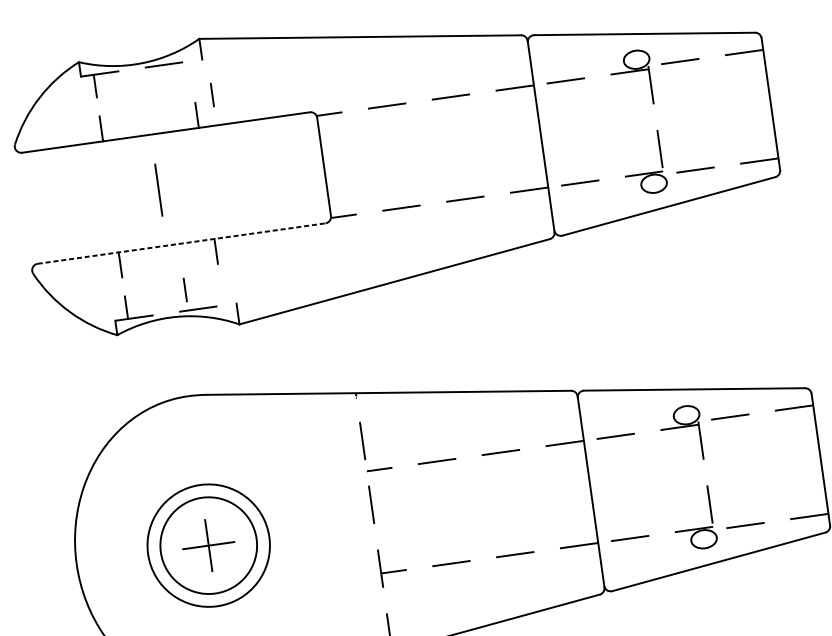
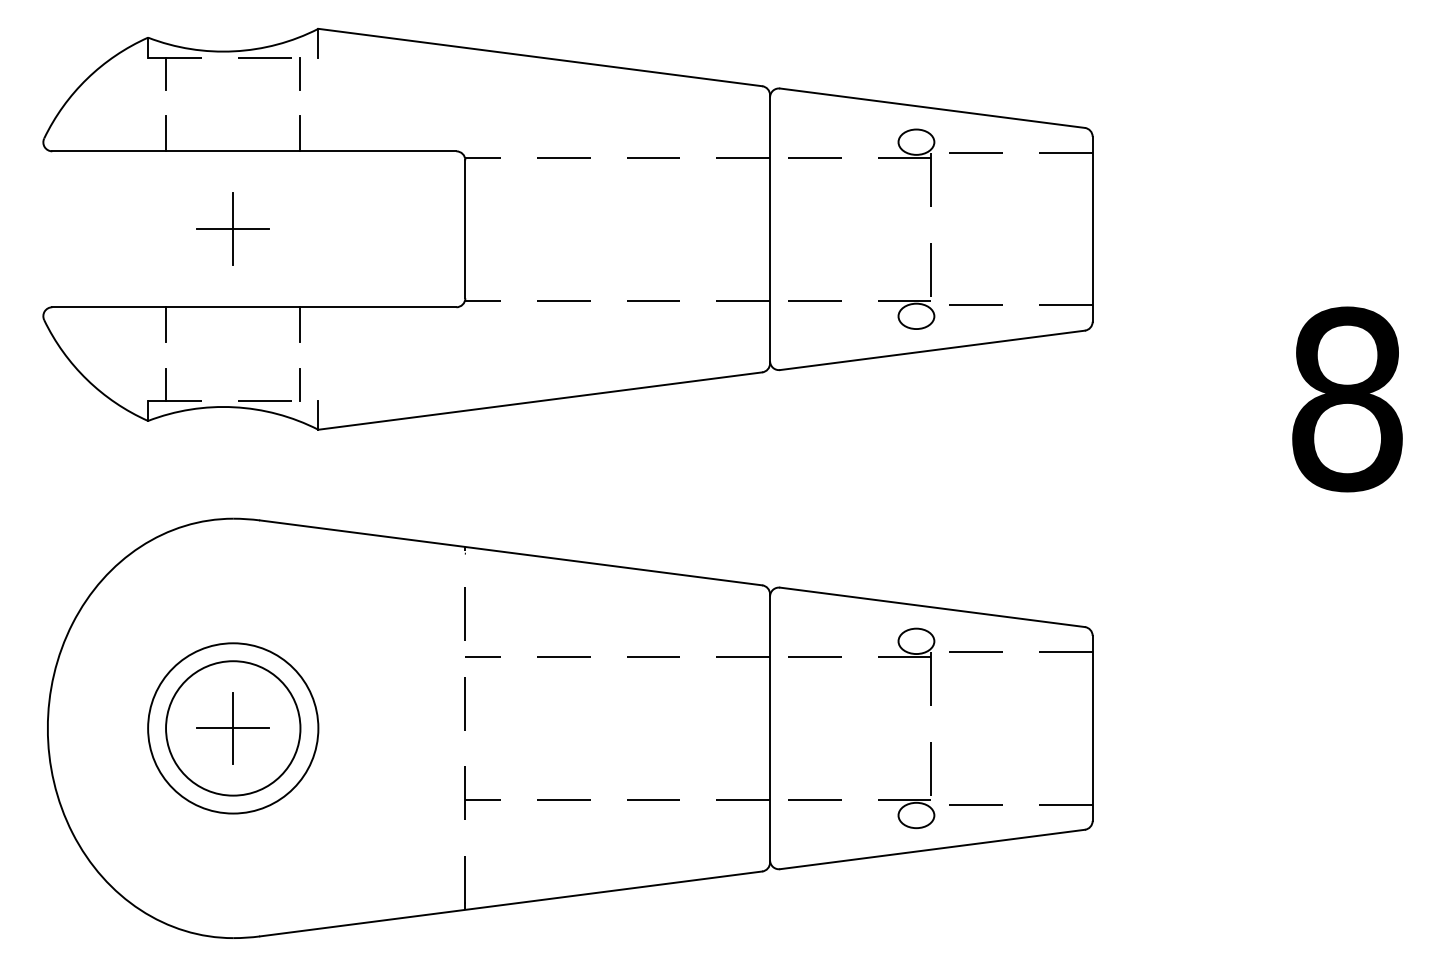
line: (211, 95) -> (299, 73), moved
line: (158, 190) -> (233, 229), added
line: (181, 243) -> (254, 307), dashed -> solid
line: (184, 289) -> (299, 384), moved

